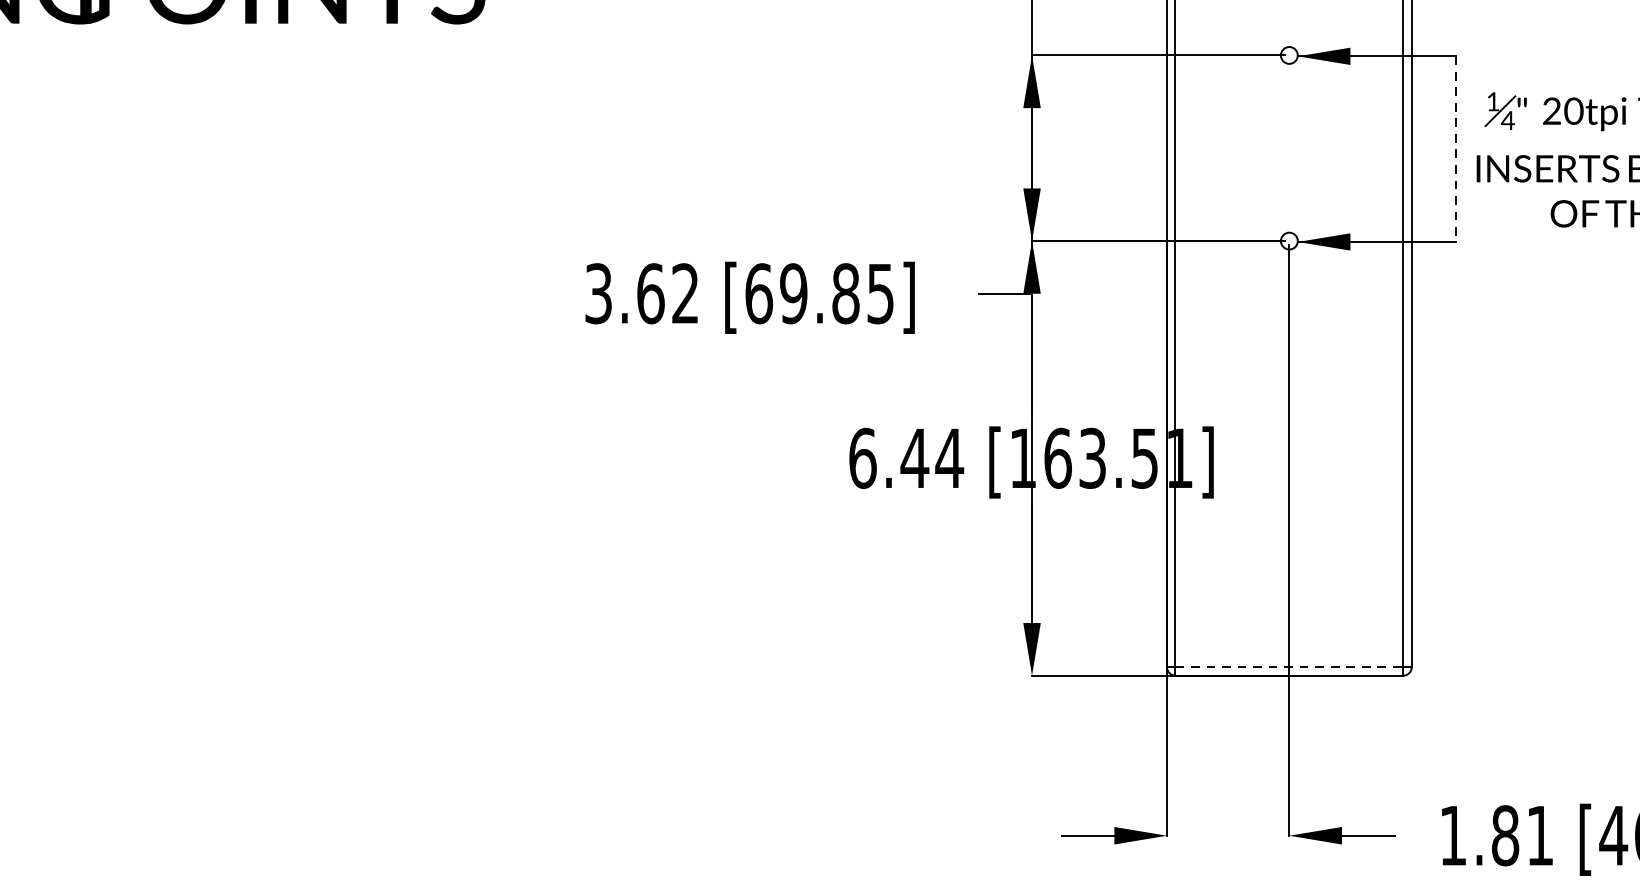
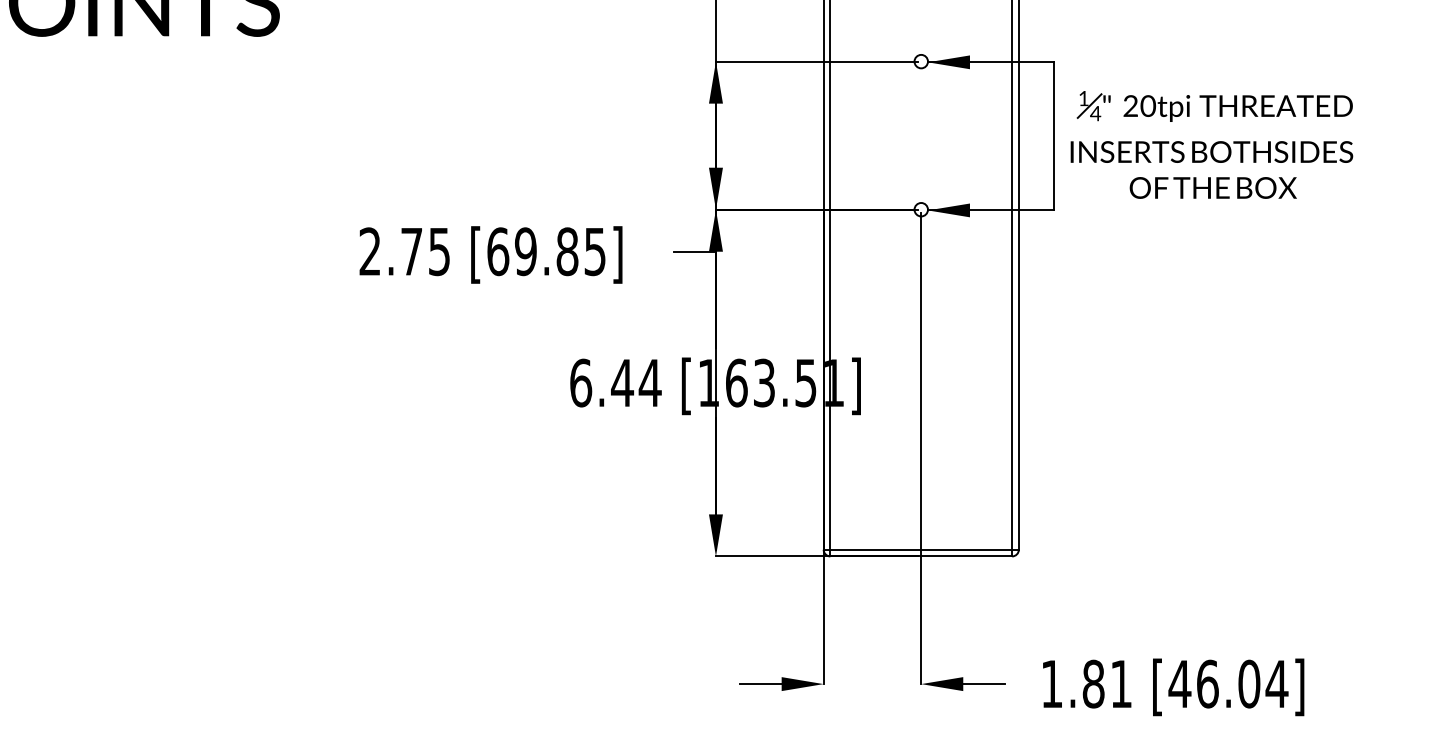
line: (1455, 149) -> (1053, 136), dashed -> solid
text: (641, 293) -> (404, 251), 3.62 -> 2.75
line: (1289, 667) -> (921, 549), dashed -> solid

